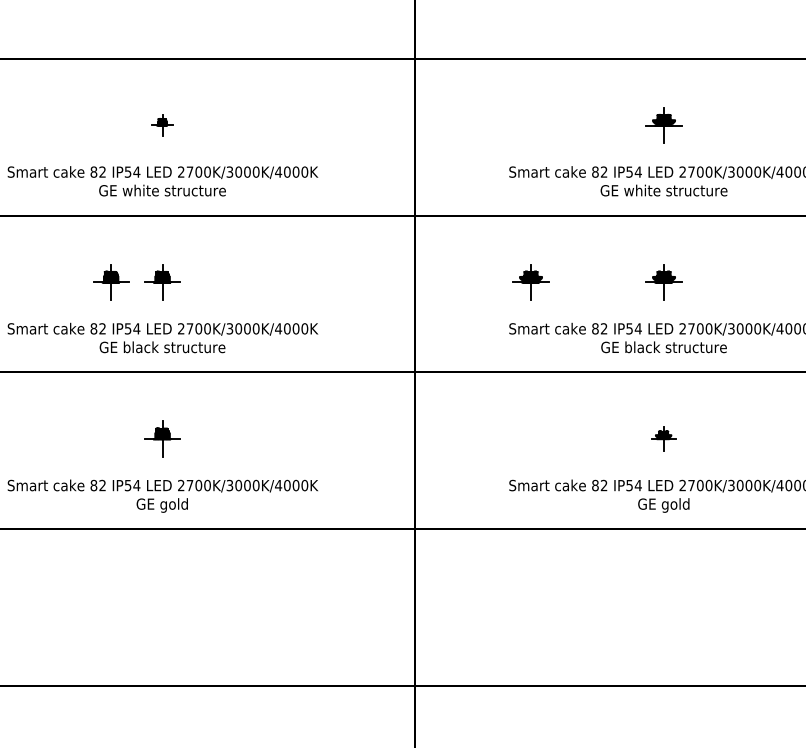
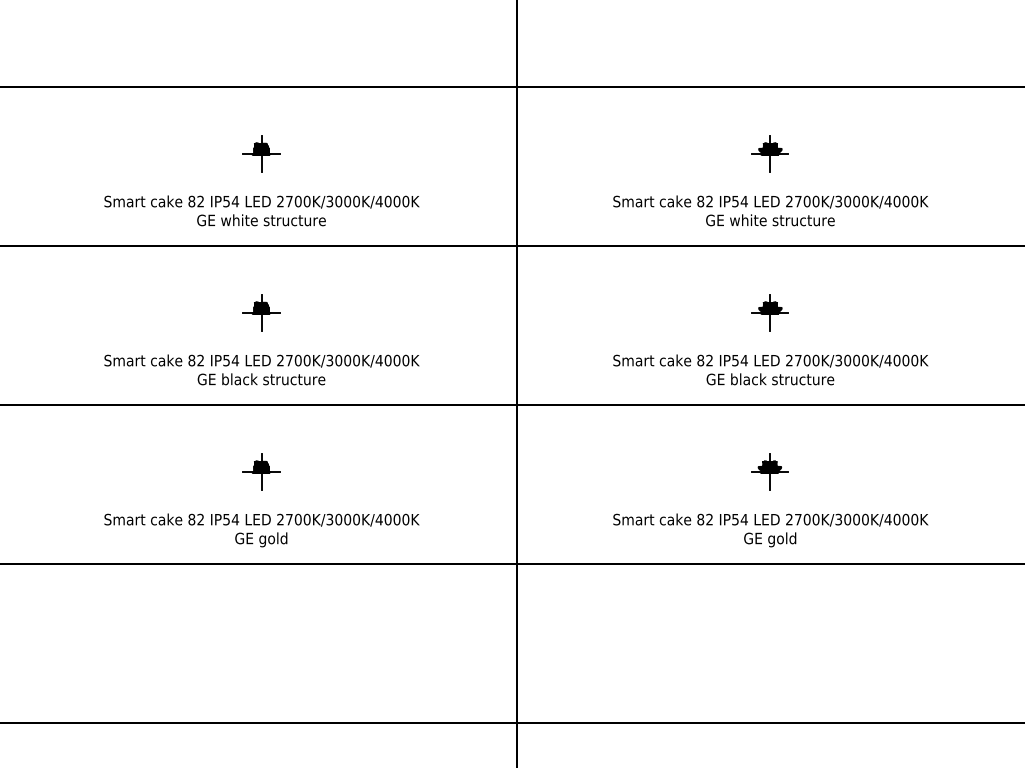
part: (162, 124) -> (261, 153), size x1.67
part: (111, 281) -> (209, 312), removed
part: (530, 281) -> (634, 312), removed
part: (663, 438) -> (769, 471), size x1.43

